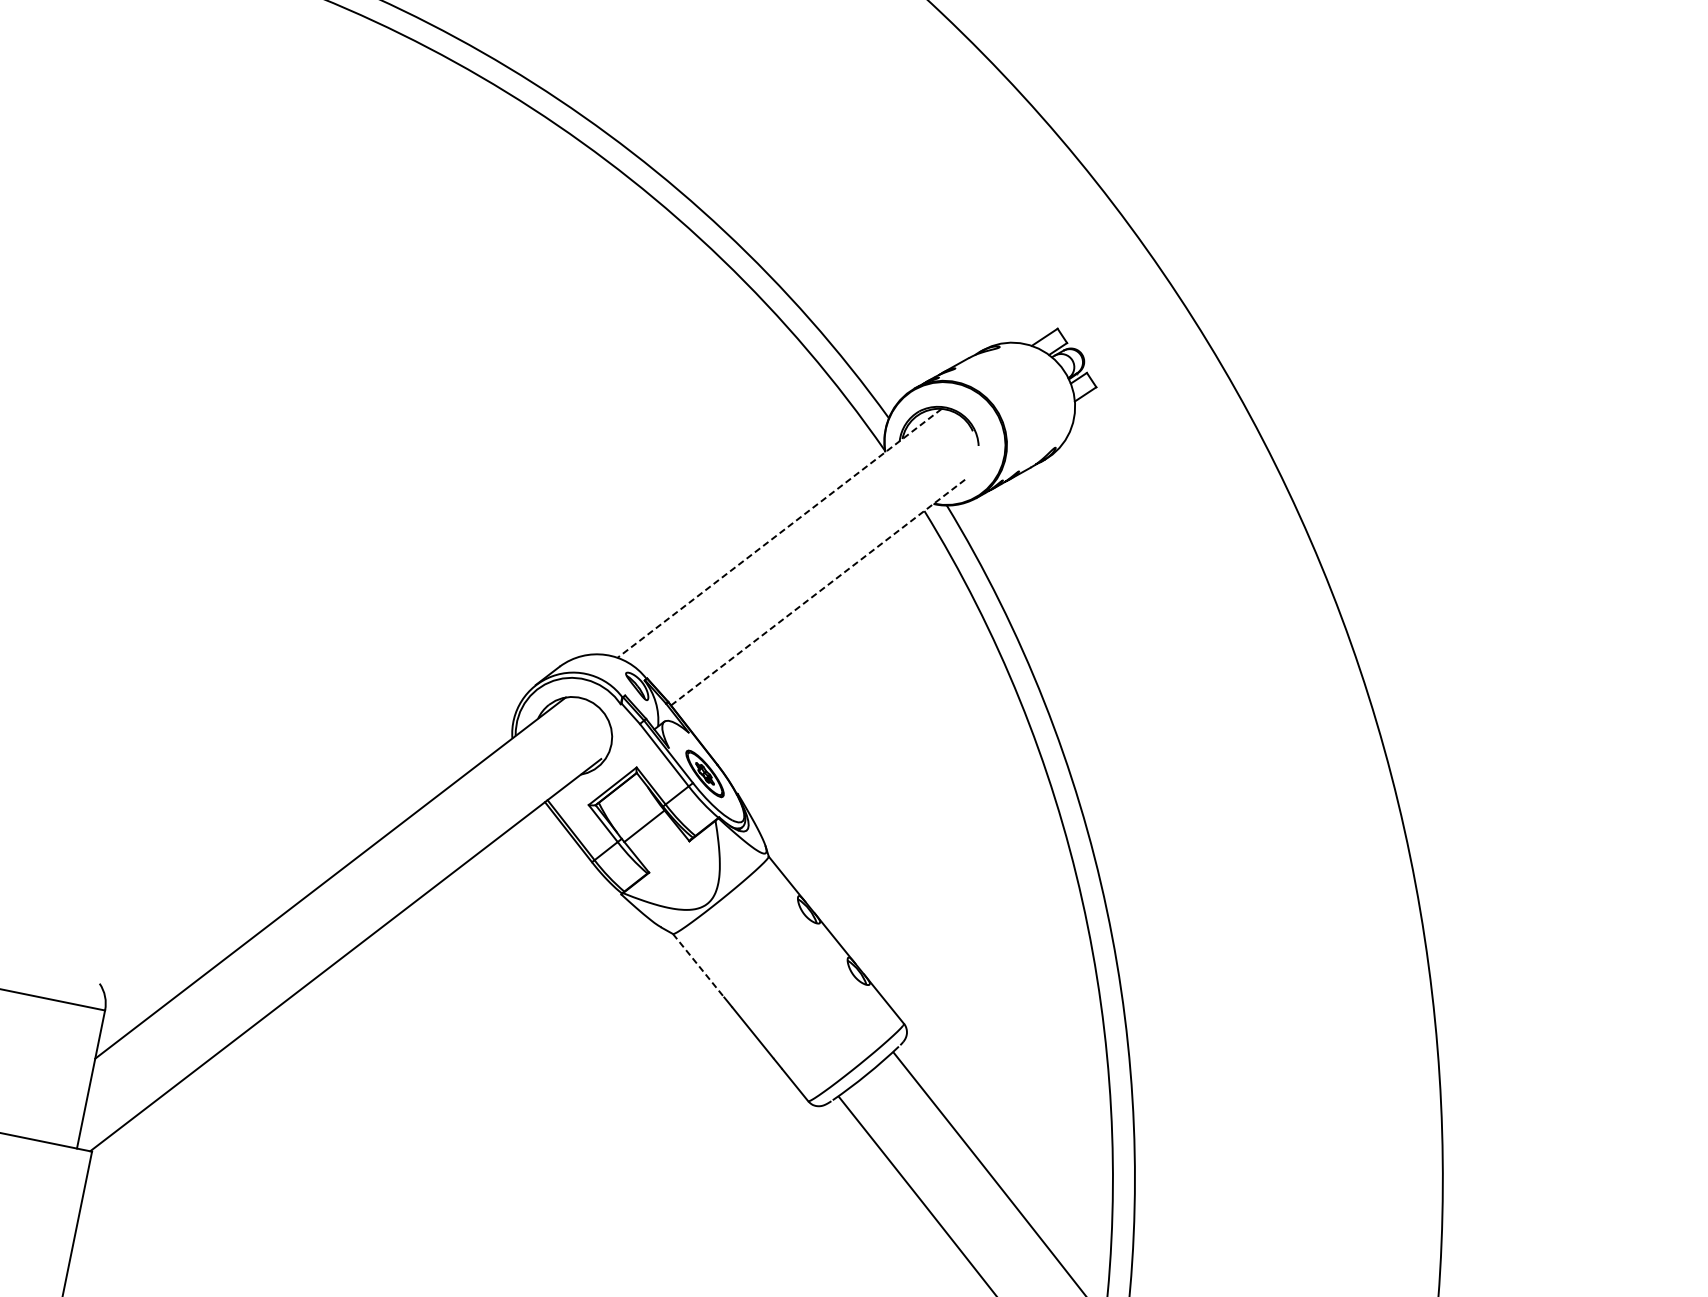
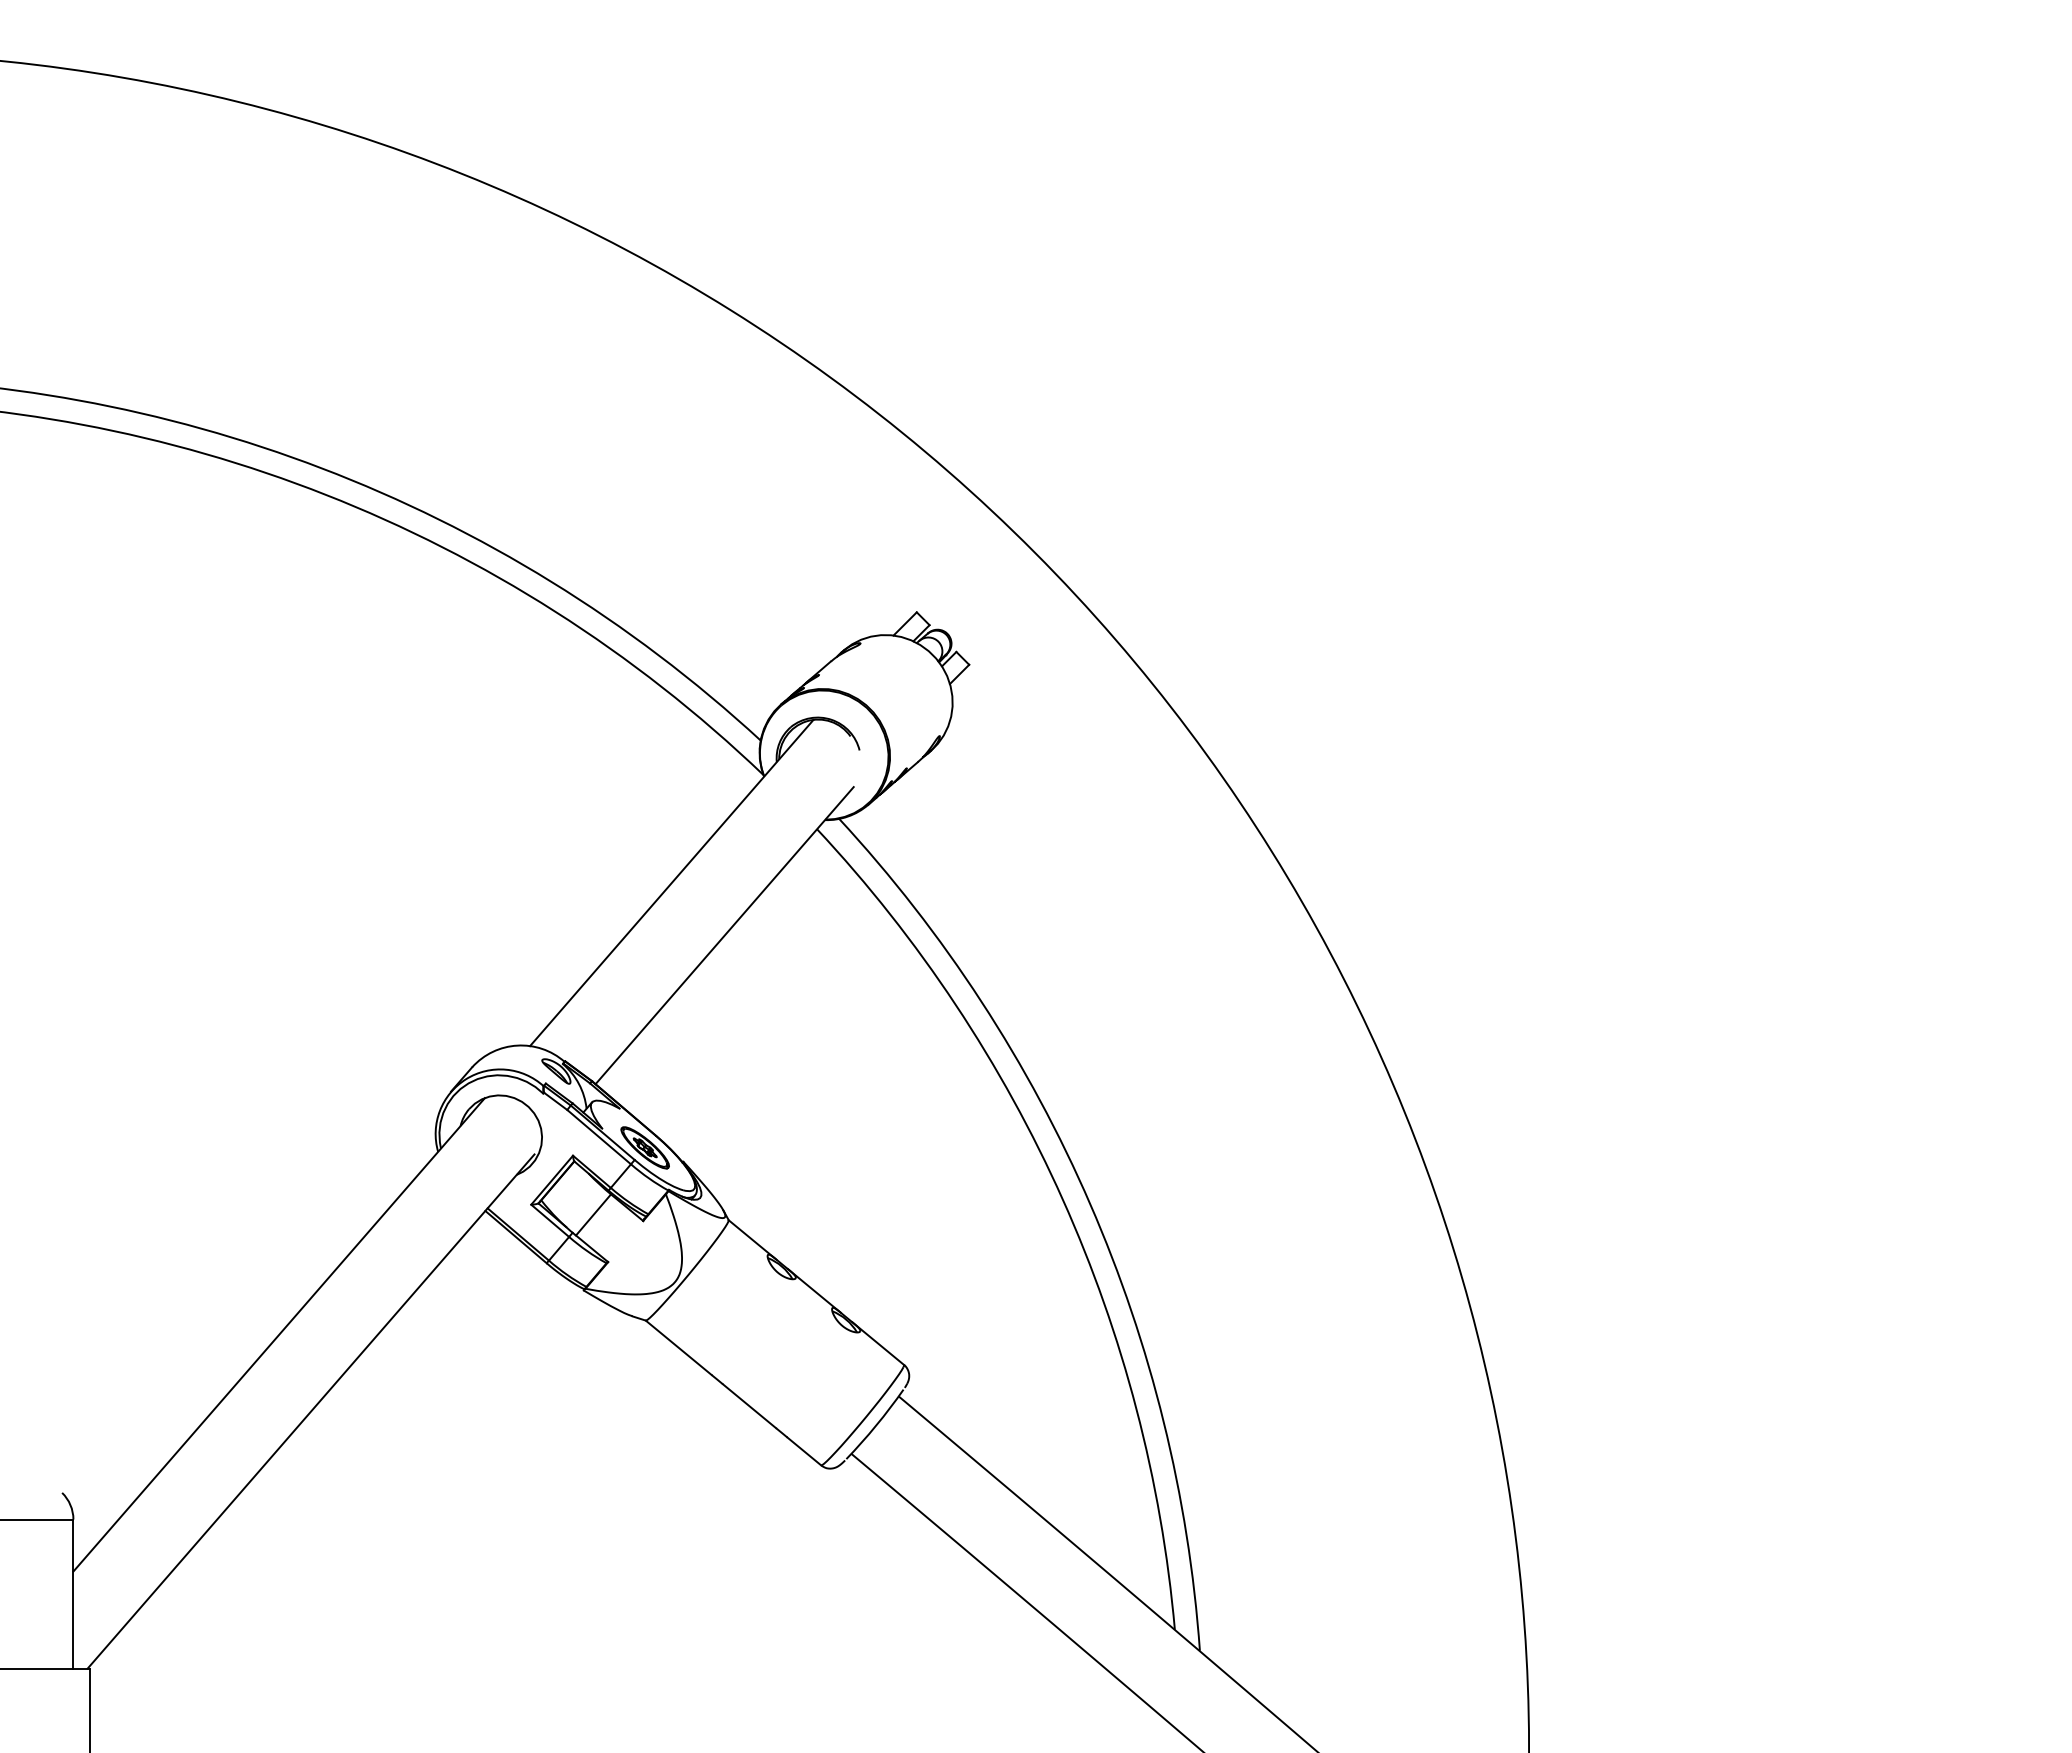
line: (779, 533) -> (671, 883), dashed -> solid
line: (818, 591) -> (724, 935), dashed -> solid
line: (698, 965) -> (678, 1347), dashed -> solid

